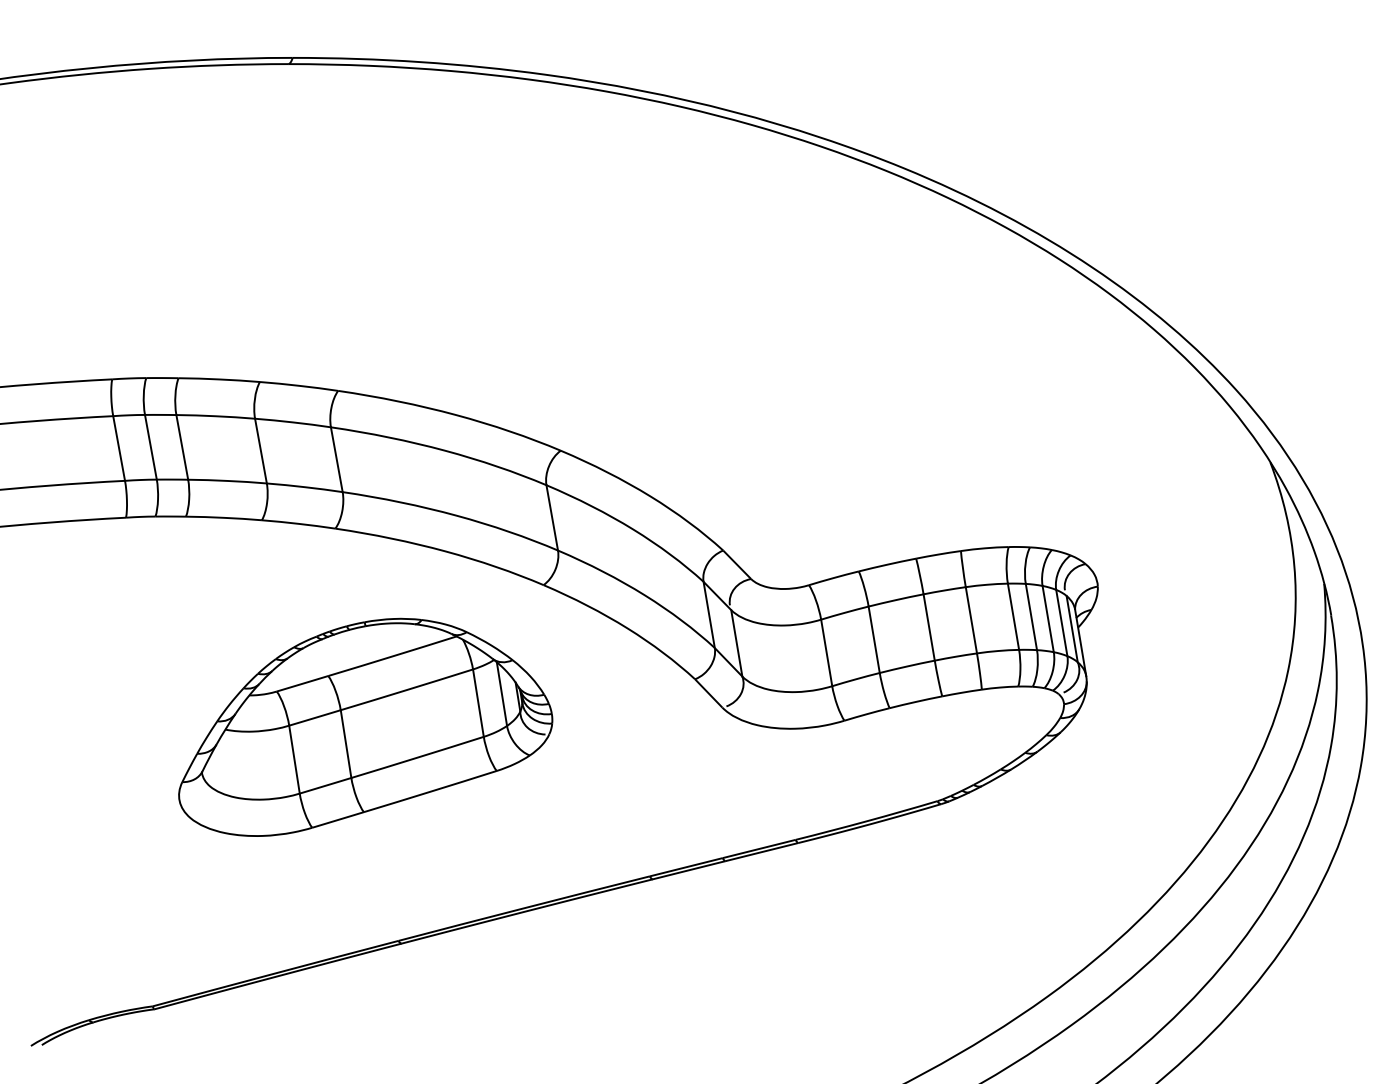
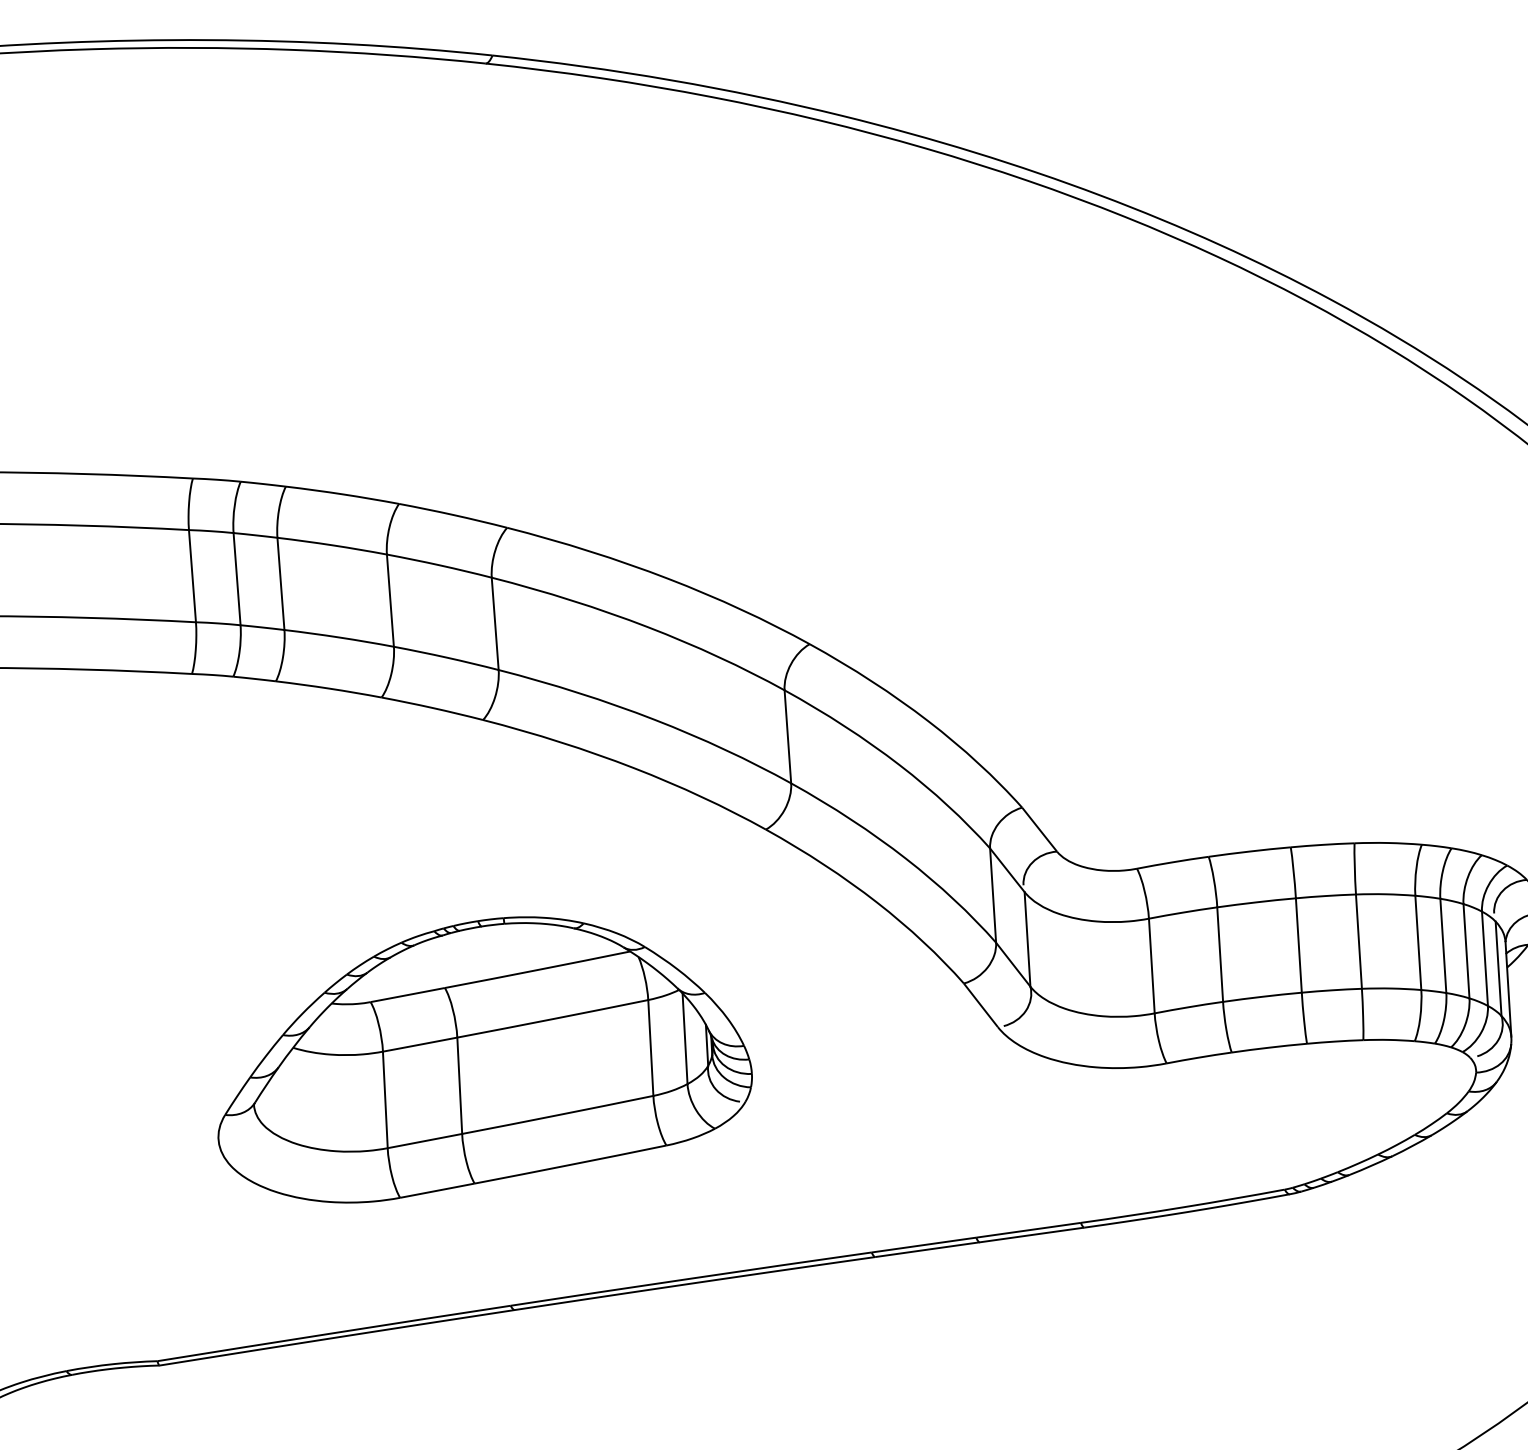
part: (365, 726) -> (489, 1064), moved

